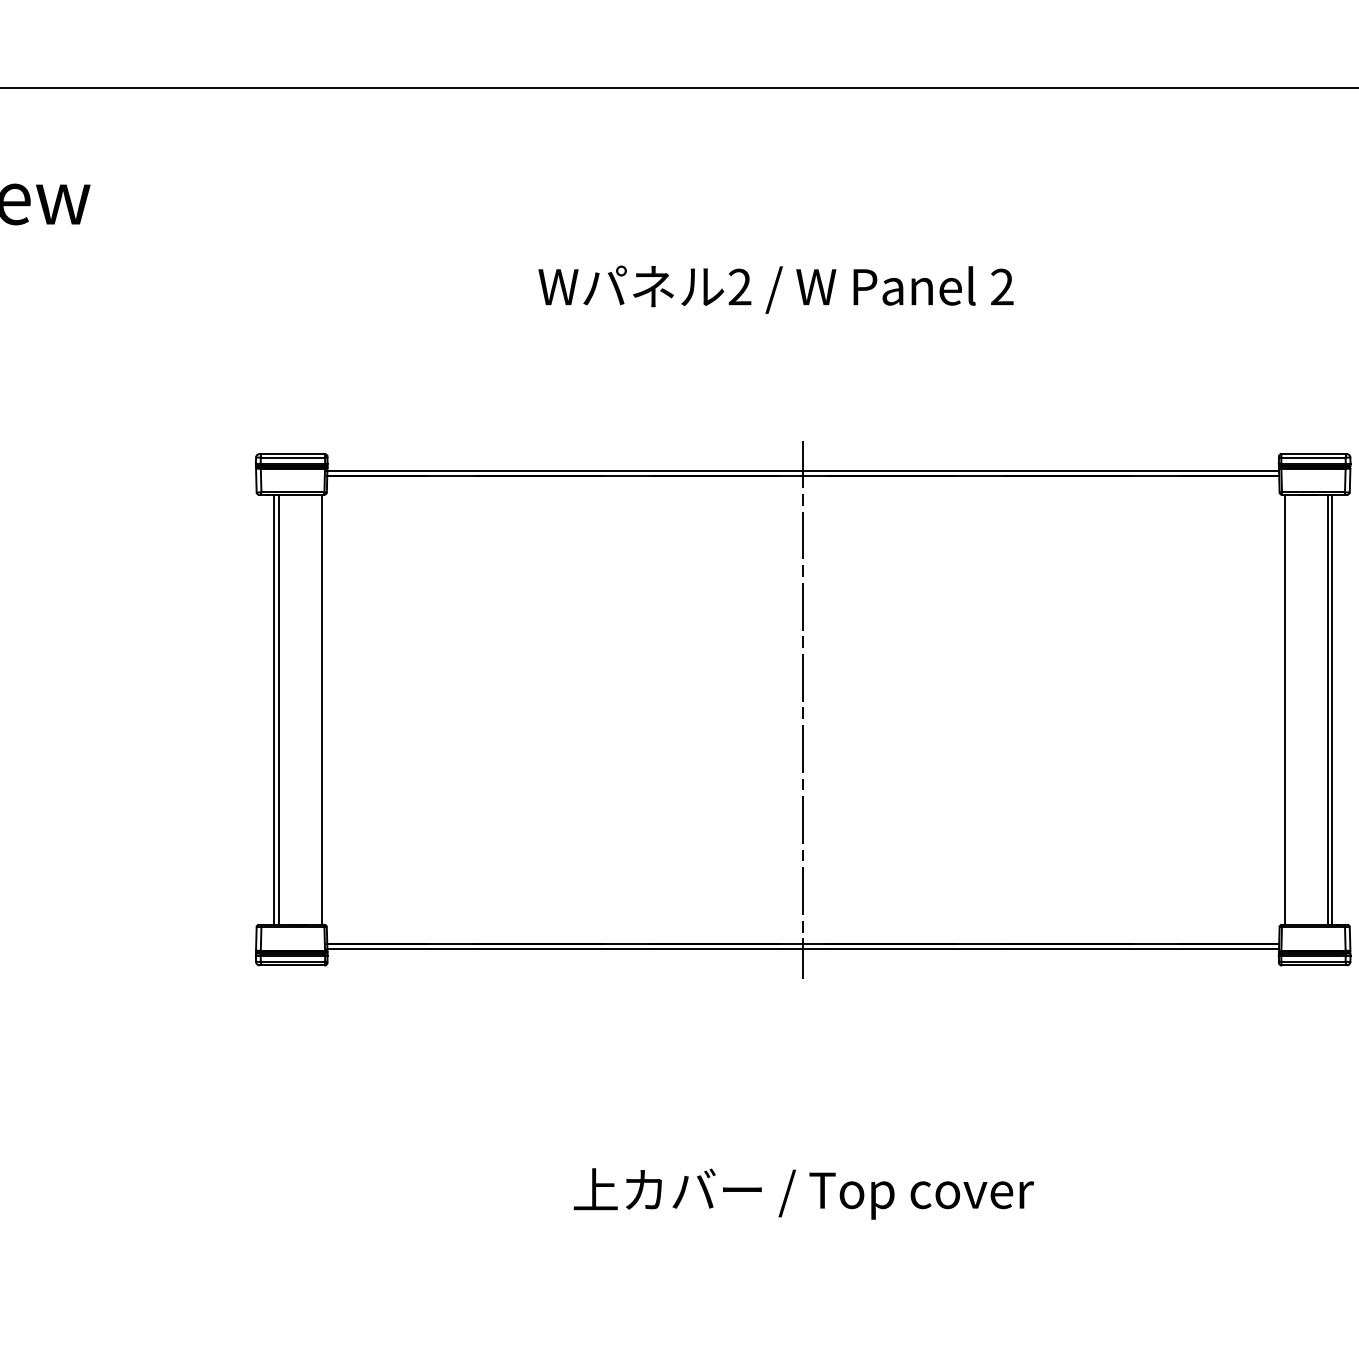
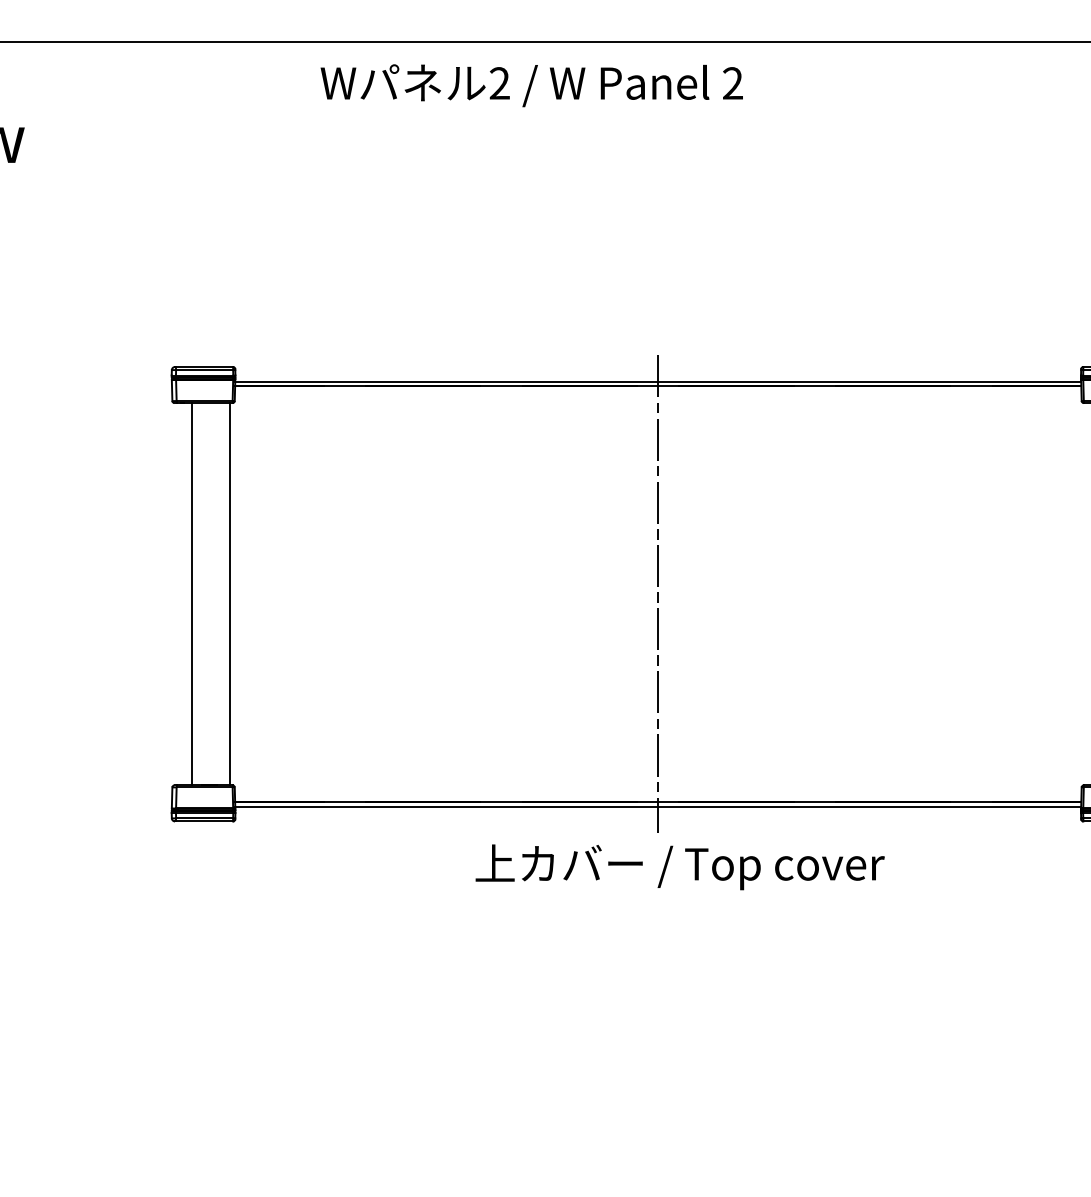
text: (775, 289) -> (531, 85), moved
line: (274, 709) -> (188, 594), removed
line: (1284, 709) -> (1086, 594), removed
text: (803, 1193) -> (679, 866), moved

